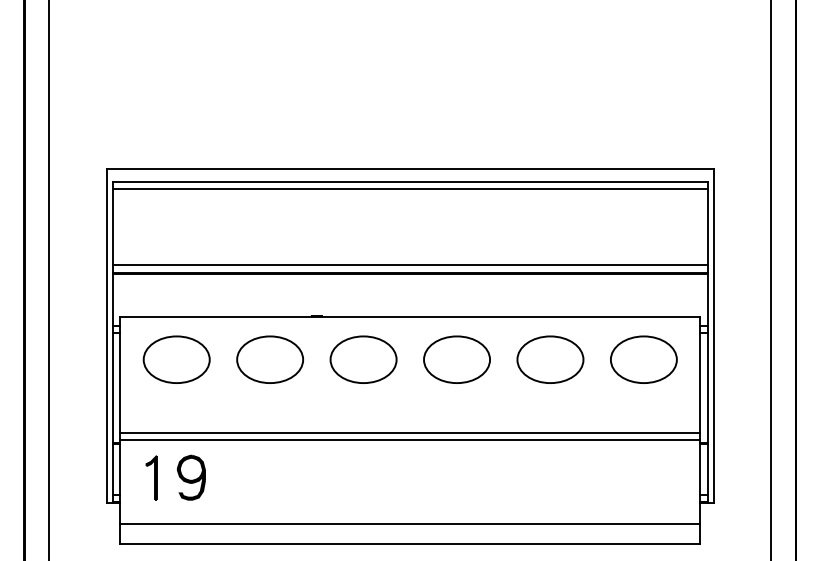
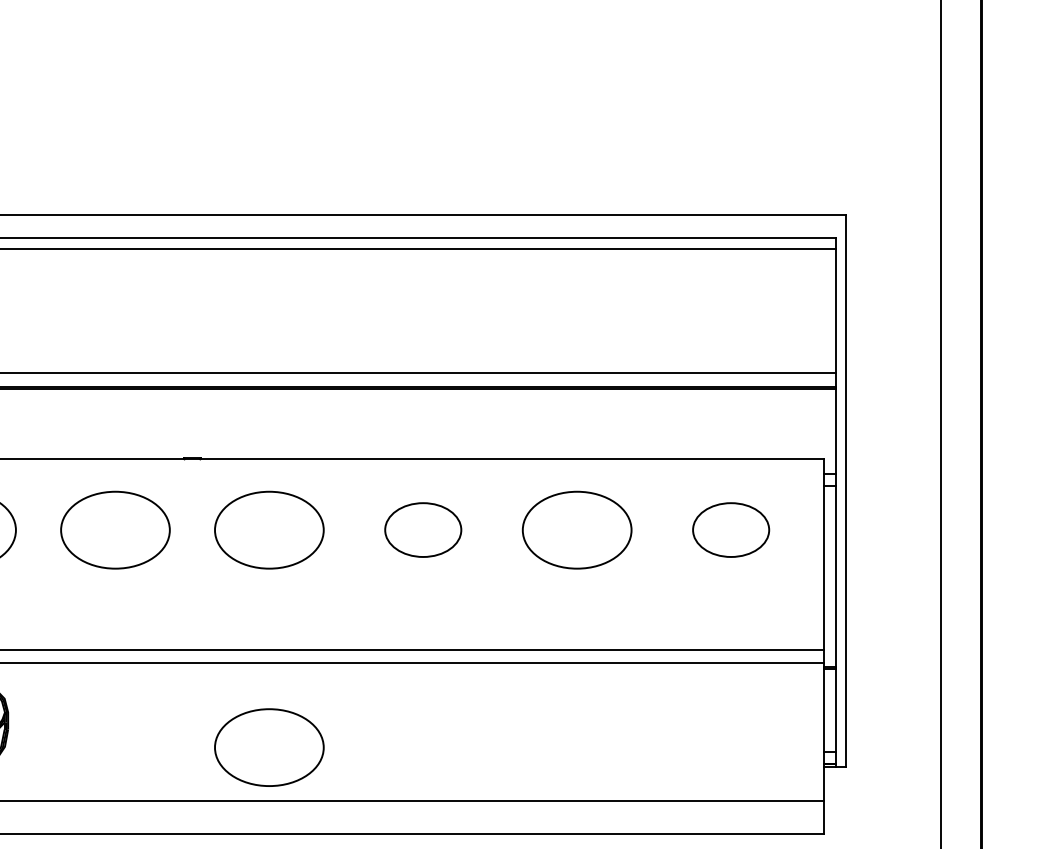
part: (456, 359) -> (422, 529), size x0.7
part: (643, 359) -> (730, 529), size x0.7
part: (363, 491) -> (269, 747), added

